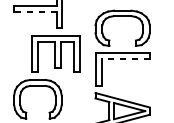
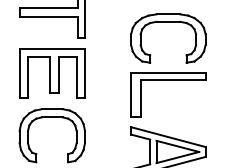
line: (35, 12) -> (48, 16), dashed -> solid
part: (56, 53) -> (52, 73), moved
line: (125, 58) -> (172, 80), dashed -> solid

